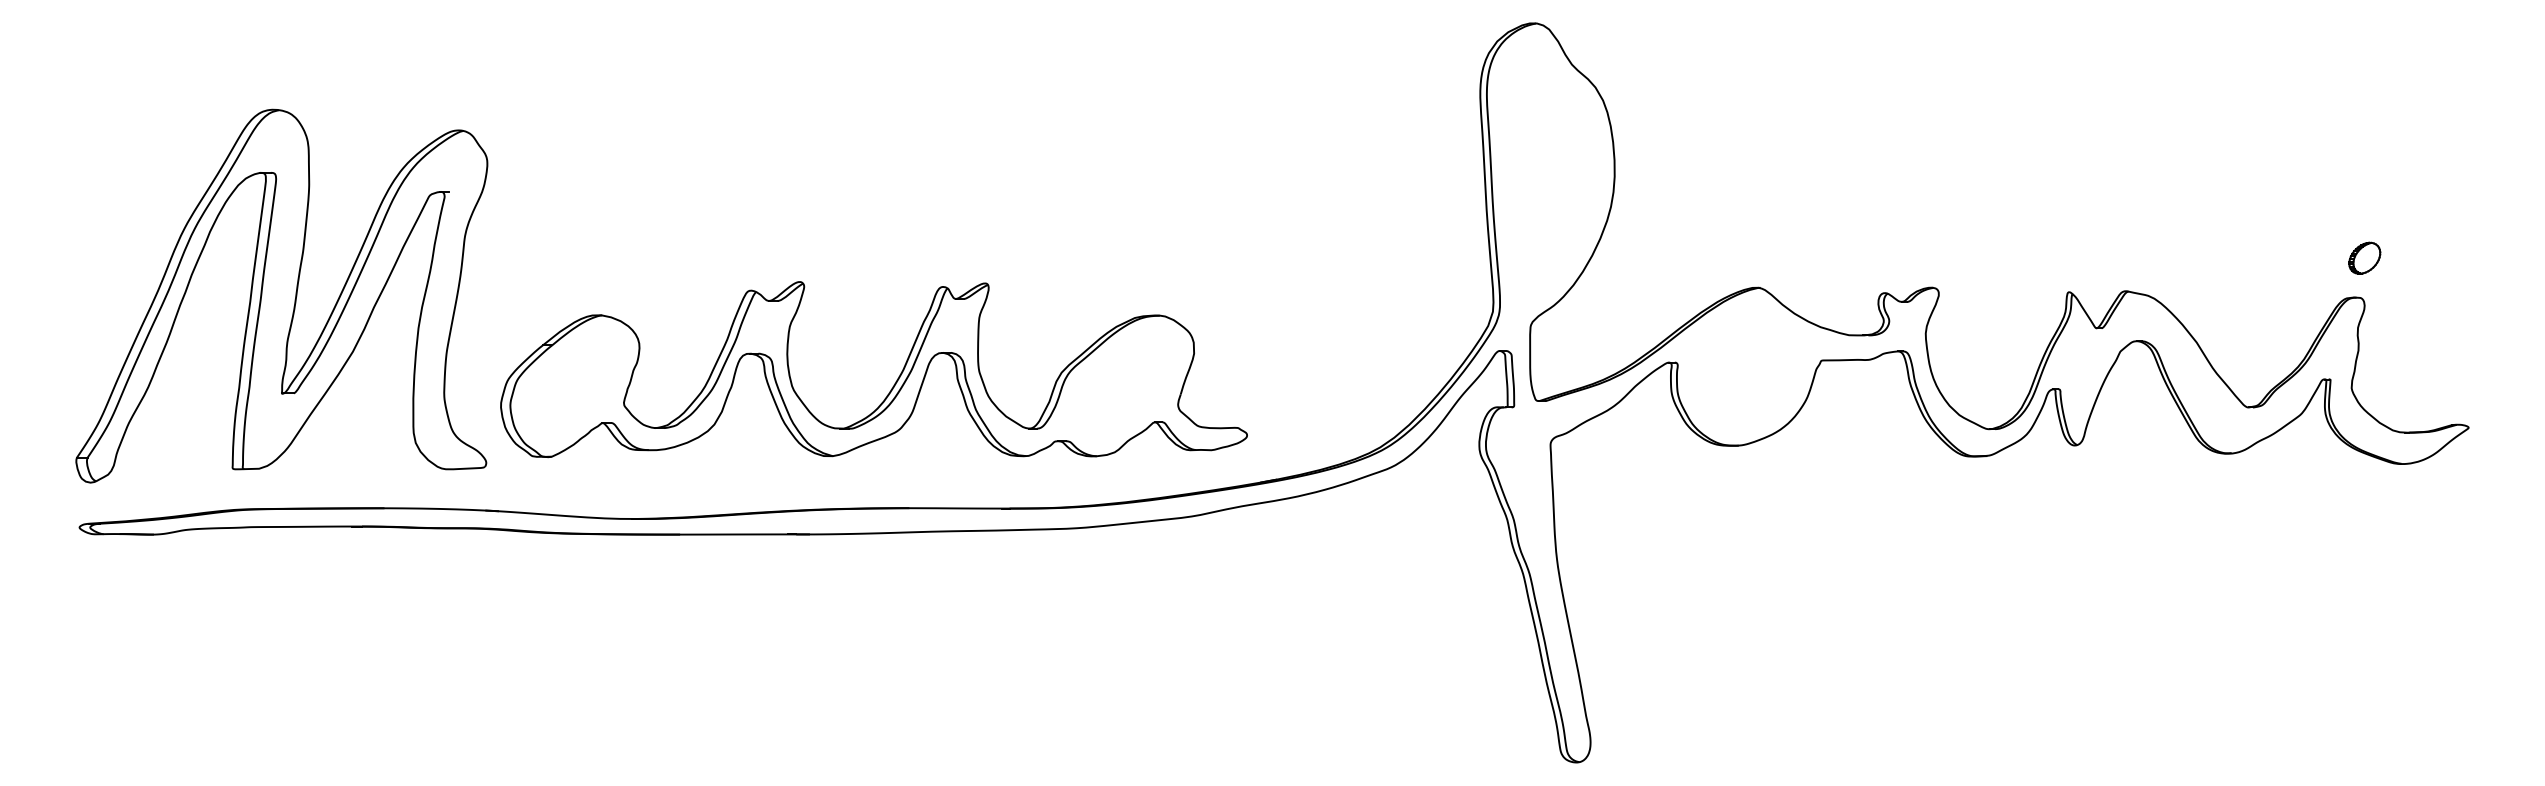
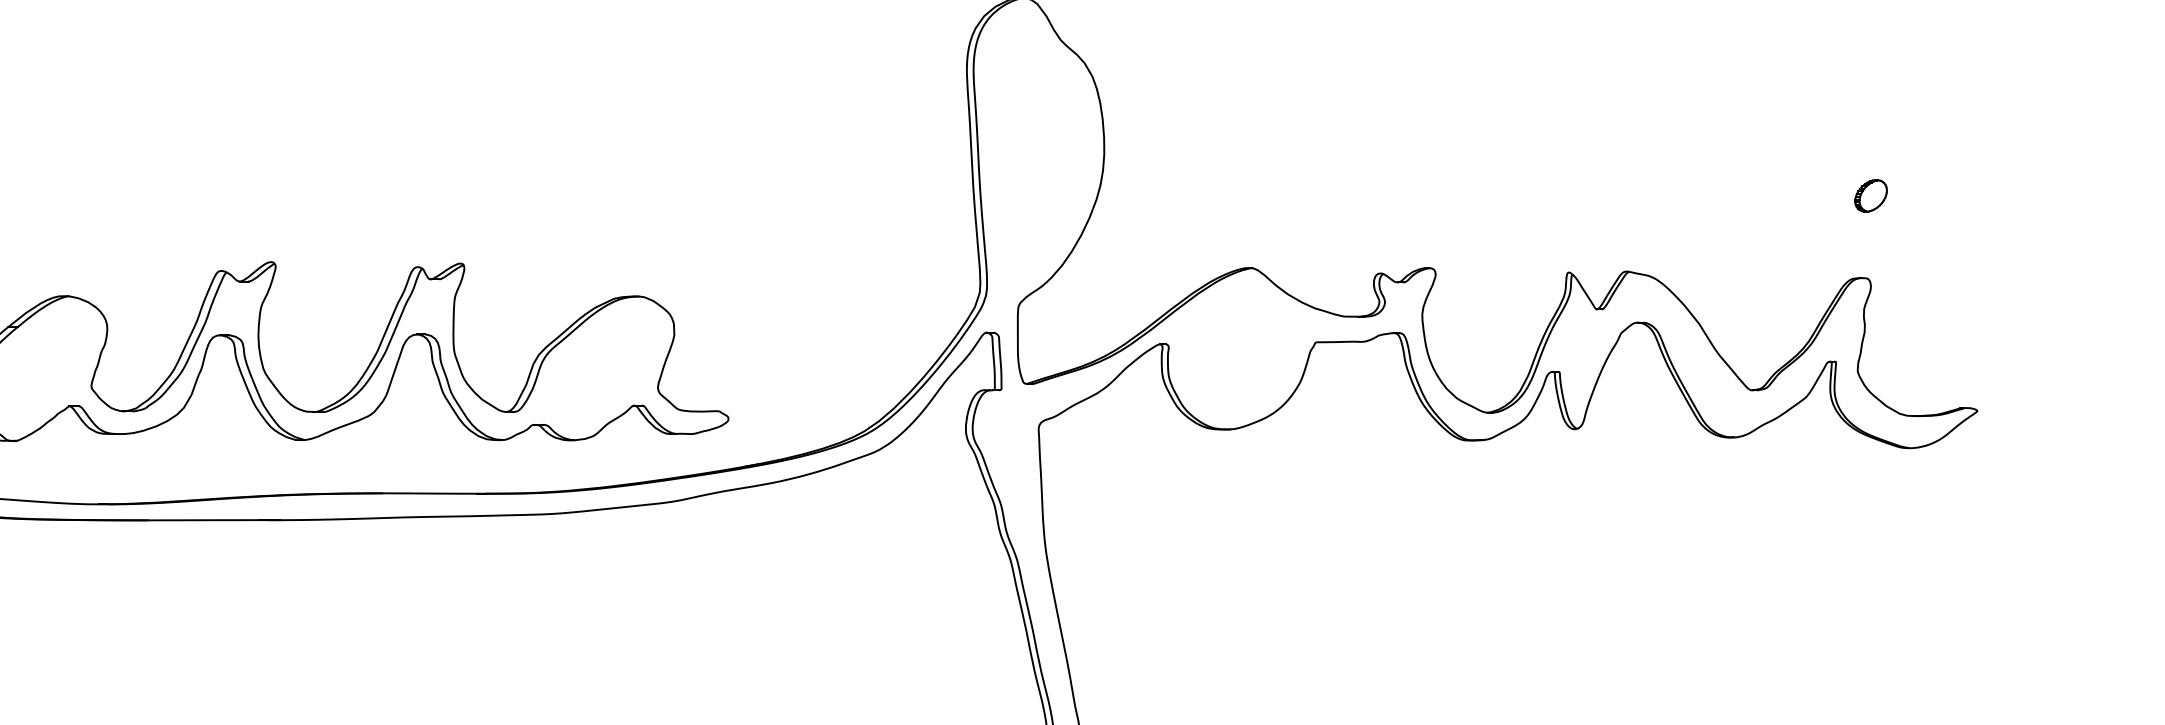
part: (2364, 257) -> (1870, 195), moved

